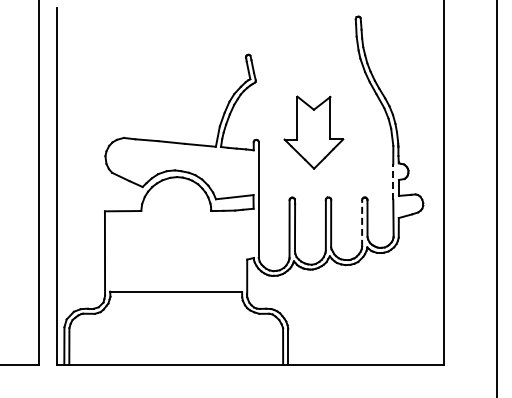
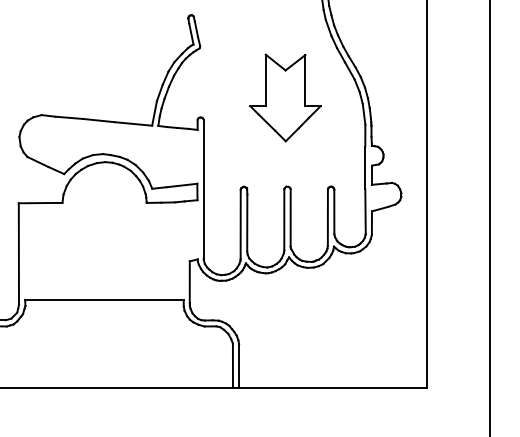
part: (313, 132) -> (285, 97), moved
line: (393, 181) -> (365, 167), dashed -> solid
line: (362, 223) -> (328, 217), dashed -> solid

